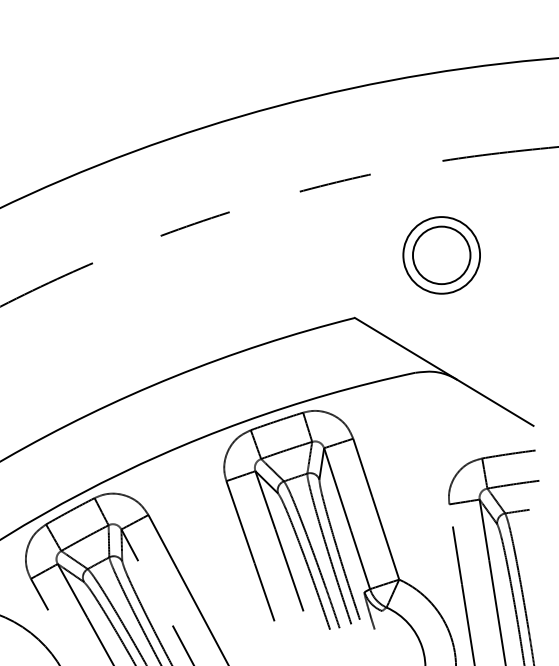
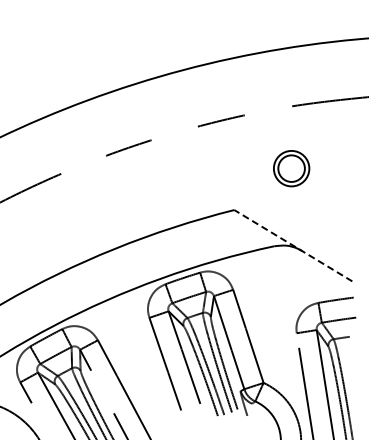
part: (441, 255) -> (291, 168), size x0.7
line: (444, 371) -> (293, 245), solid -> dashed

